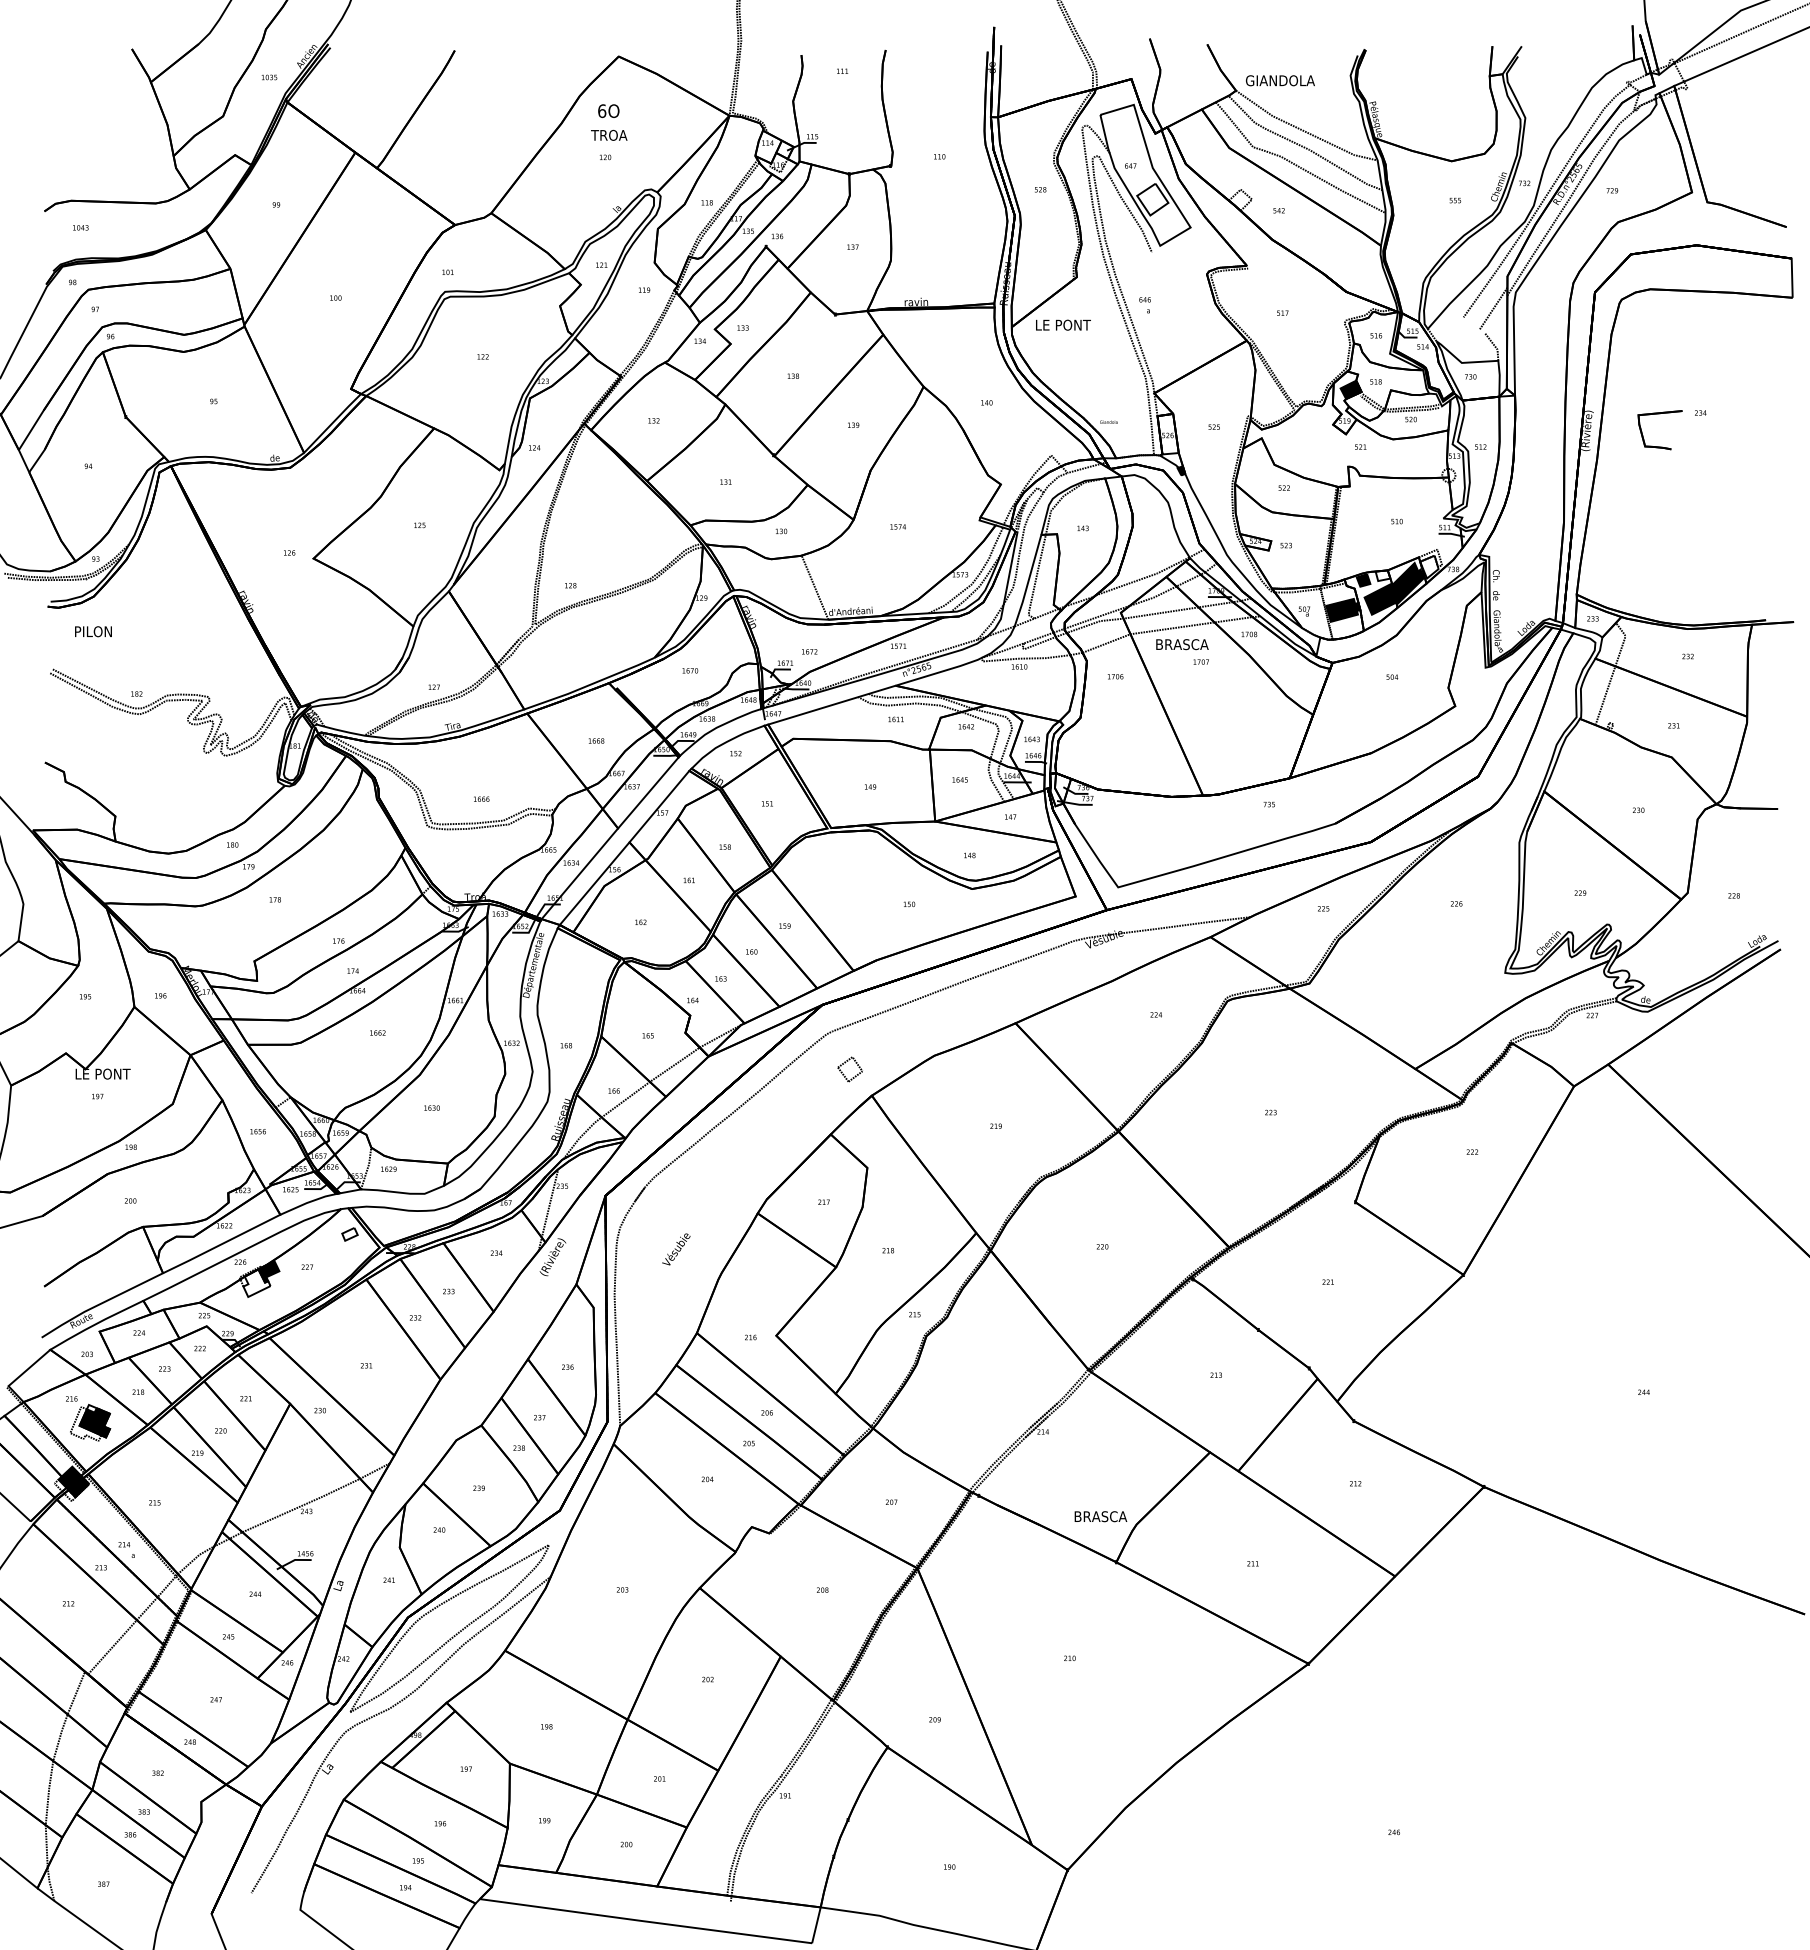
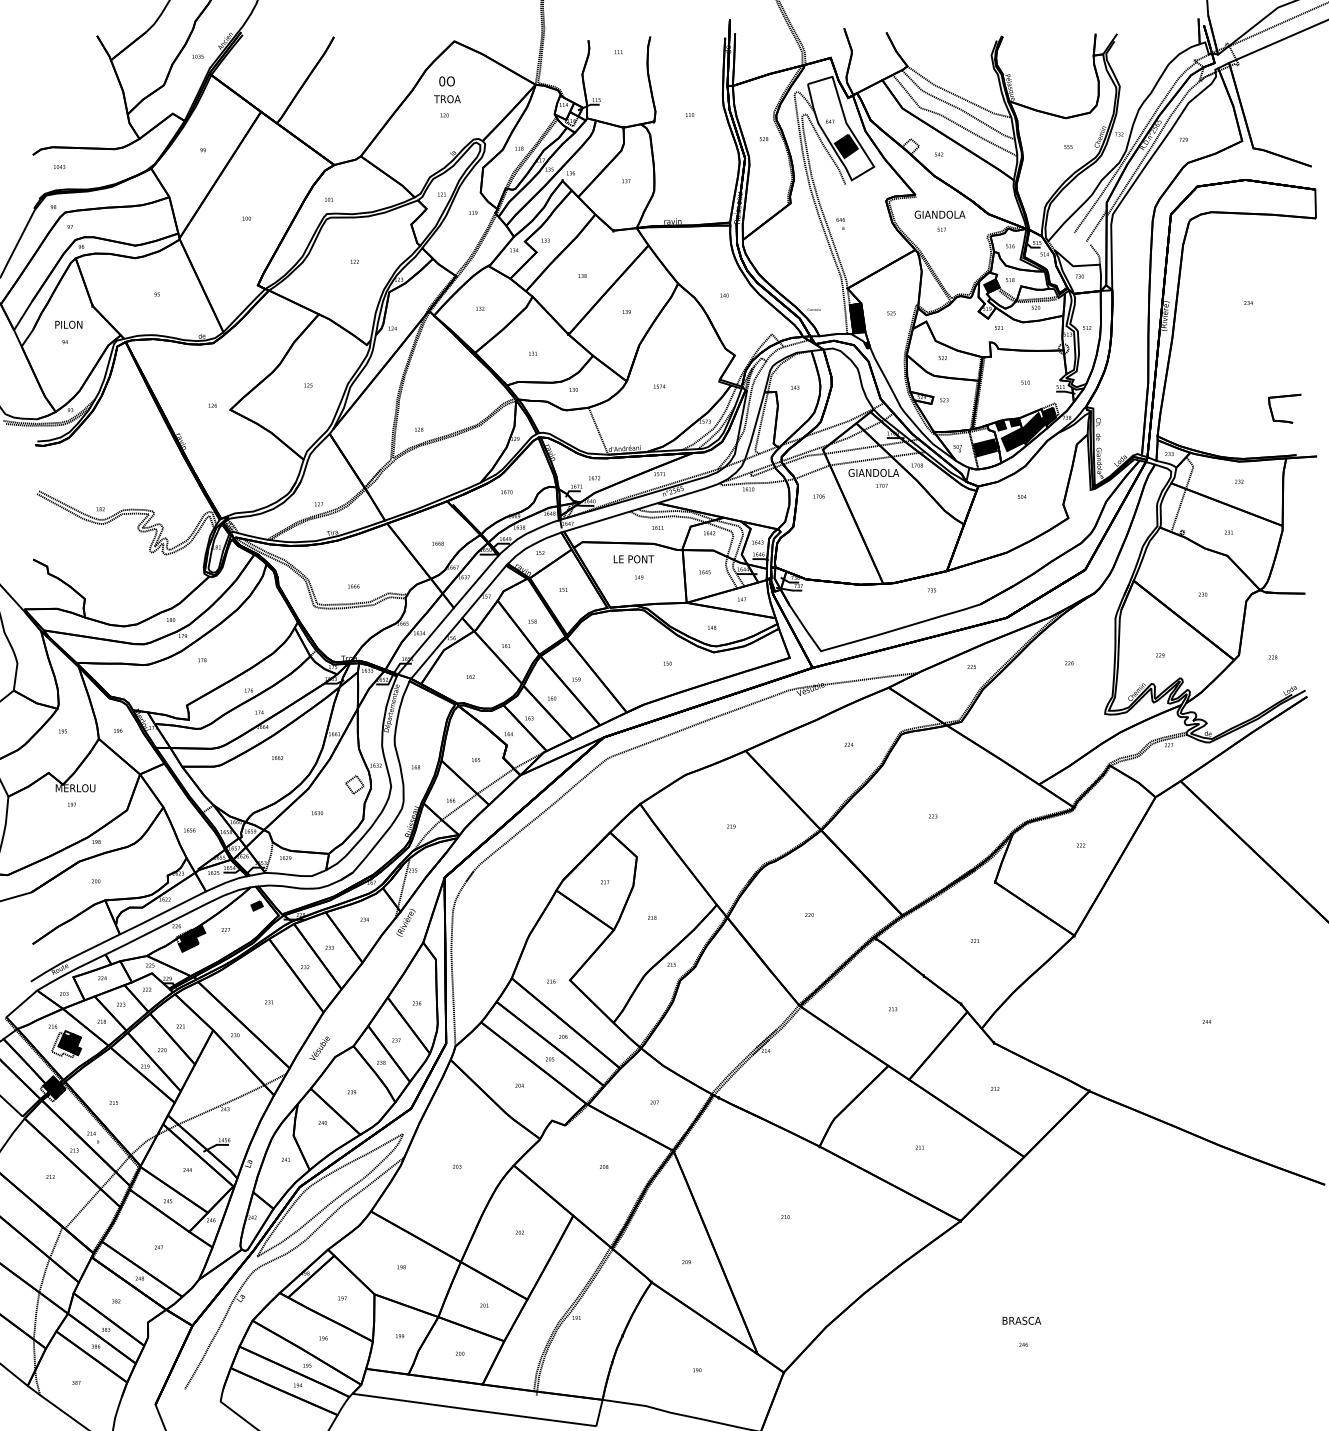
text: (1280, 80) -> (940, 214), moved
text: (602, 110) -> (442, 80), 6O -> 0O
fill: (1152, 199) -> (846, 146), added
text: (1063, 324) -> (634, 558), moved
part: (1659, 414) -> (1284, 397), moved
fill: (1167, 433) -> (857, 318), added
fill: (1429, 566) -> (1049, 415), added
fill: (1382, 575) -> (1014, 422), added
text: (93, 631) -> (68, 324), moved
text: (1189, 644) -> (873, 472), BRASCA -> GIANDOLA
part: (849, 1069) -> (354, 784), moved
text: (103, 1073) -> (76, 787), LE PONT -> MERLOU
fill: (349, 1233) -> (256, 905), added
text: (676, 1249) -> (319, 1048), moved
fill: (256, 1282) -> (188, 941), added
text: (1100, 1516) -> (1021, 1320), moved

